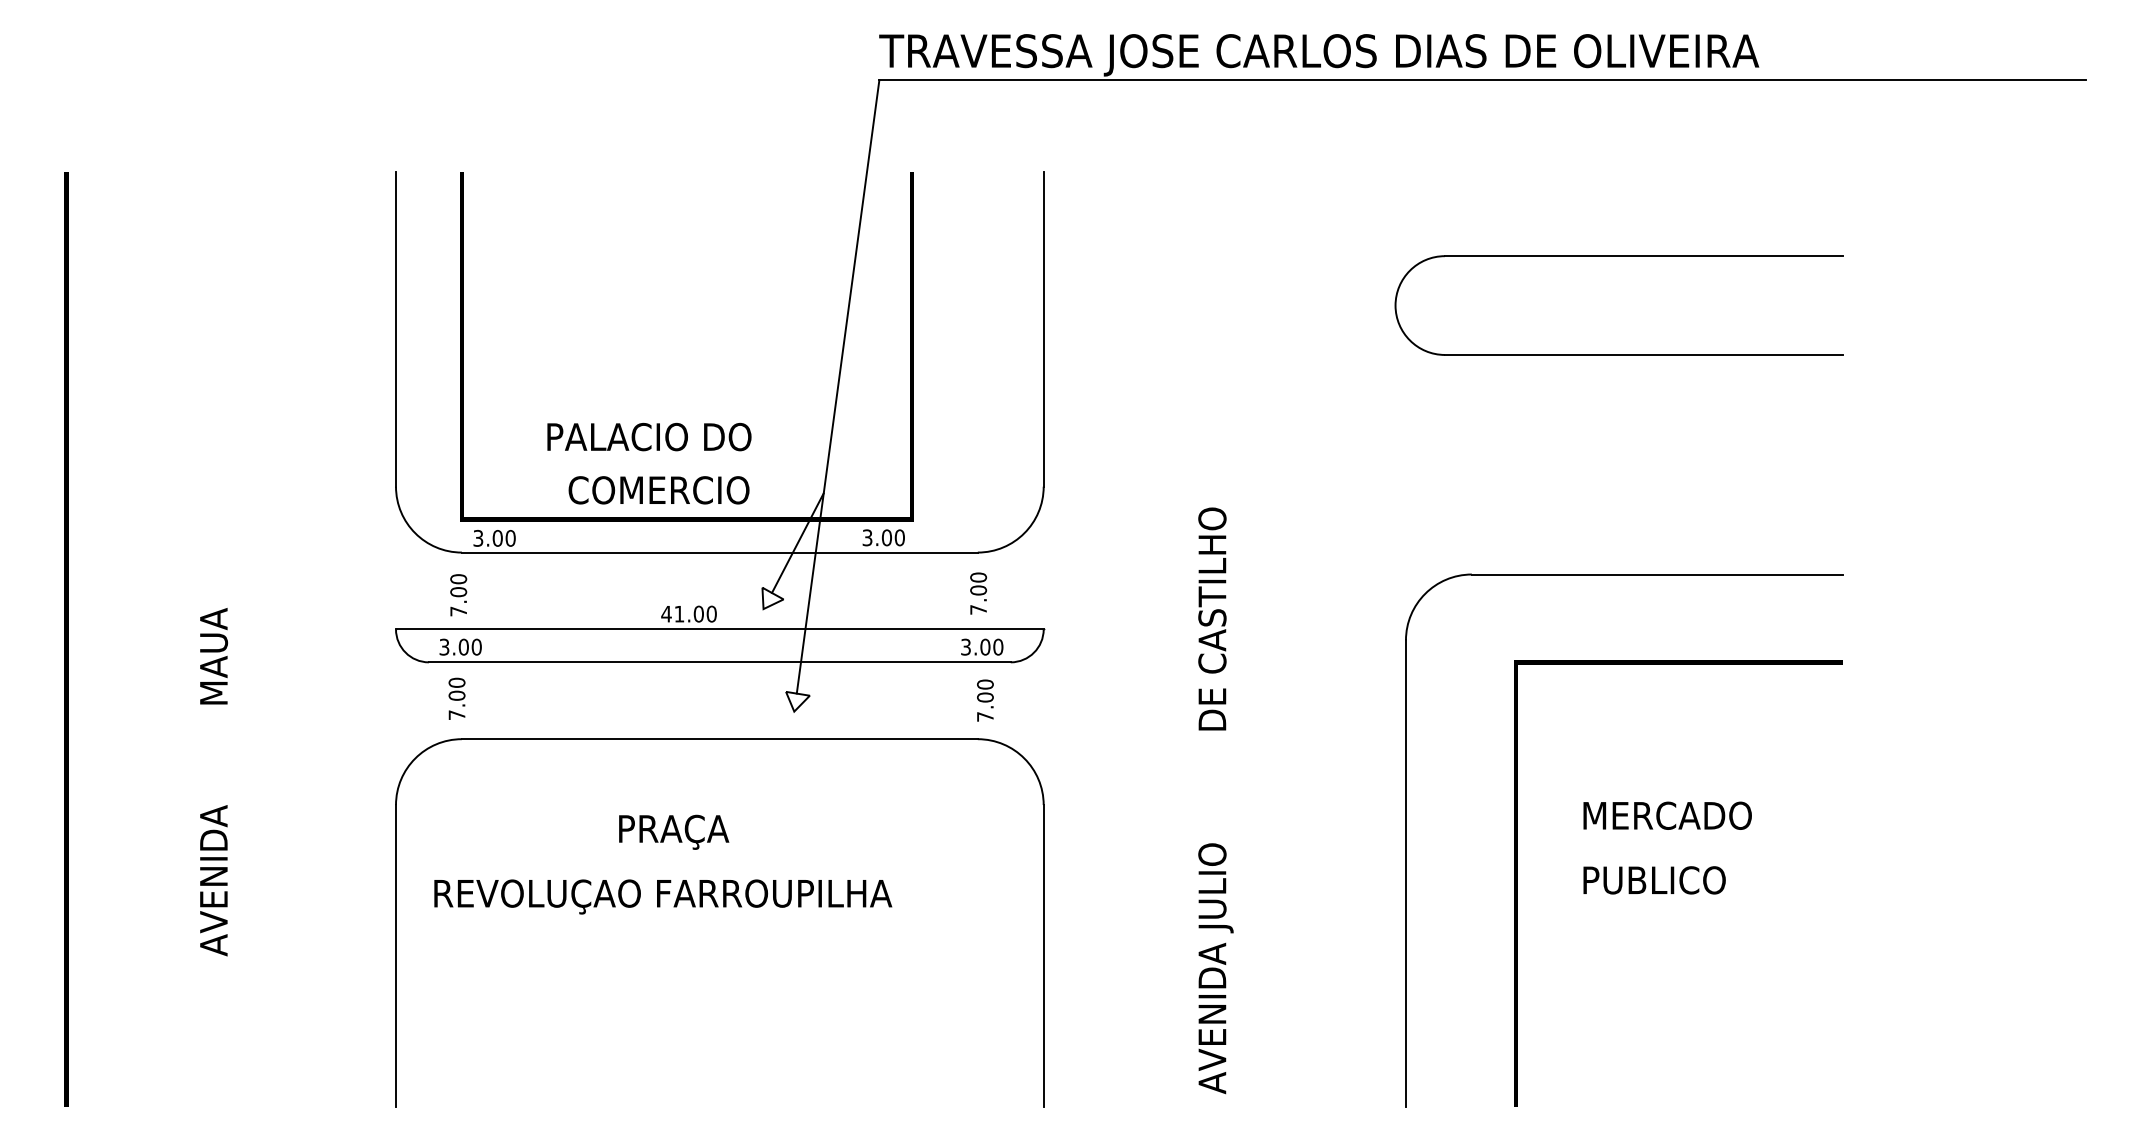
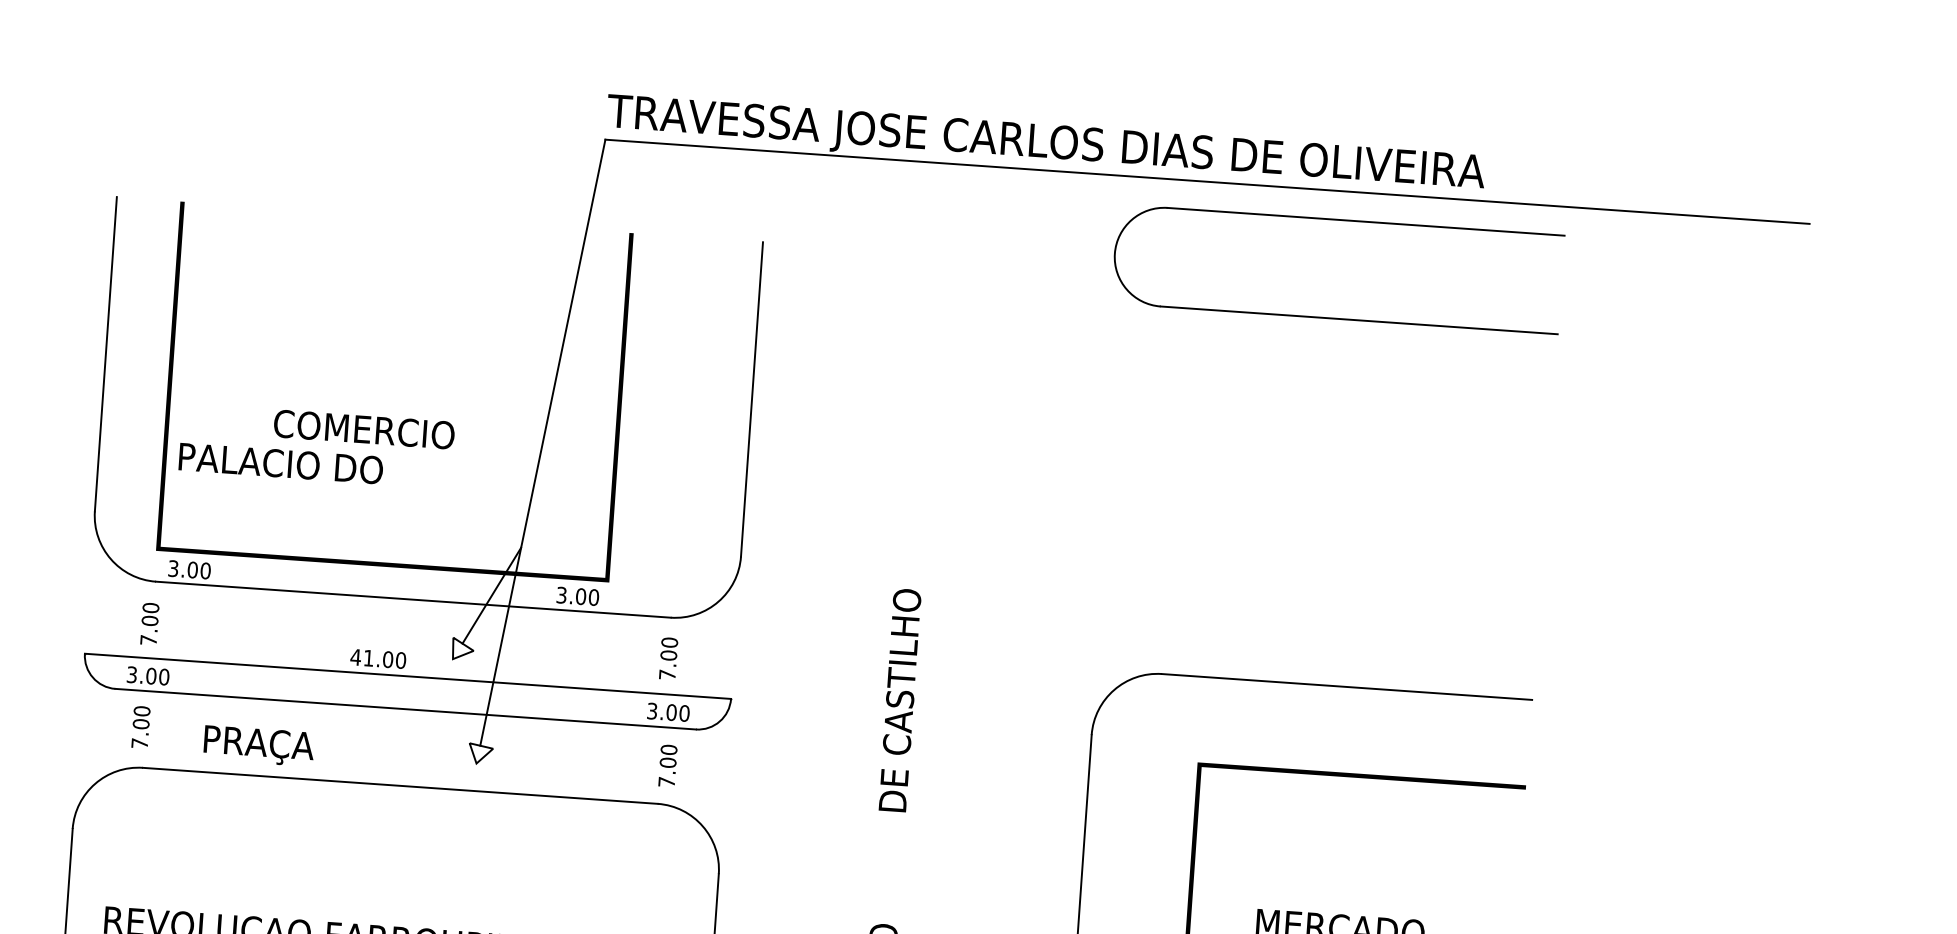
part: (1618, 256) -> (1340, 220), moved
text: (649, 436) -> (281, 463), moved
text: (658, 490) -> (363, 429), moved
text: (674, 831) -> (259, 745), moved

